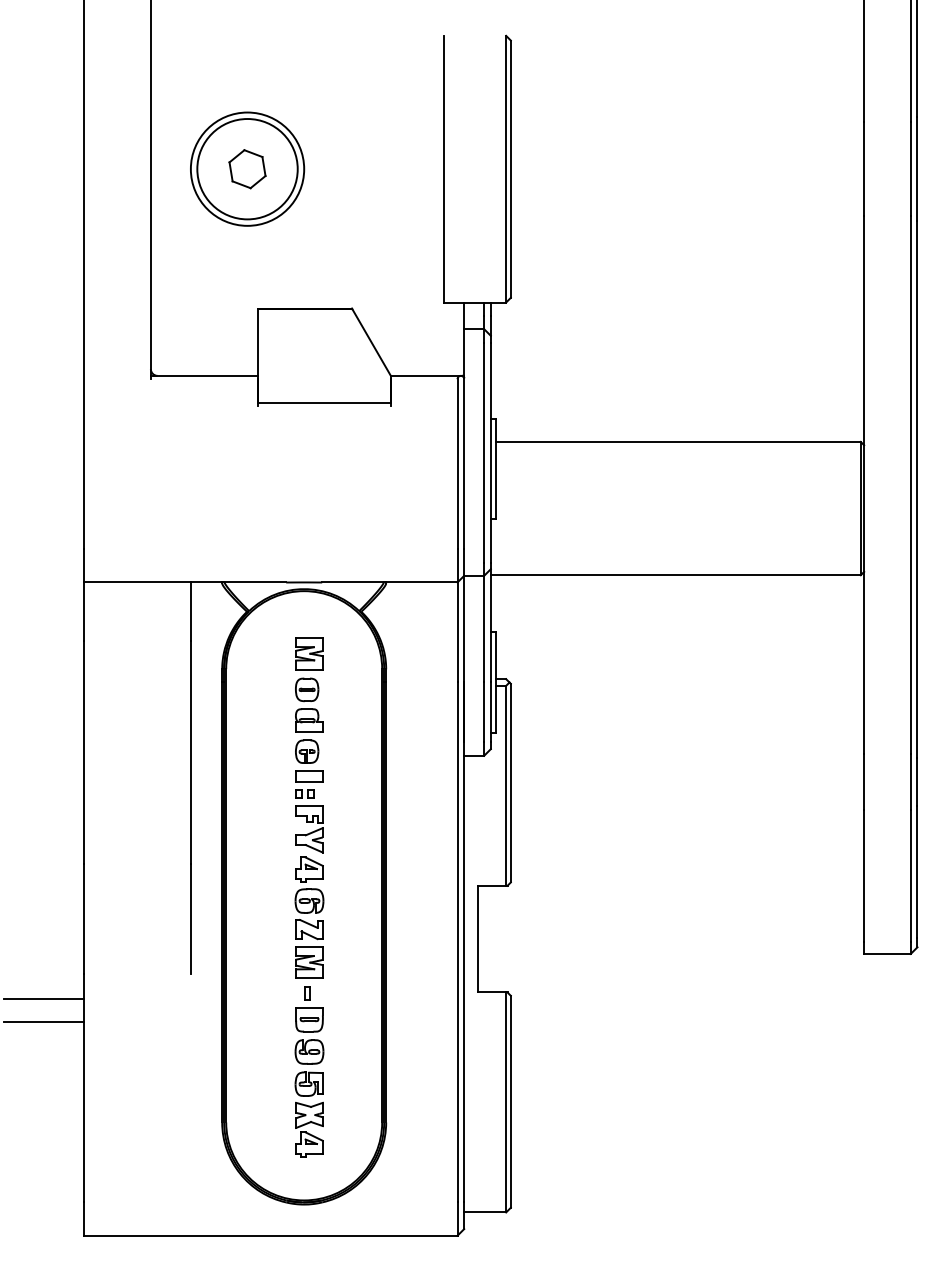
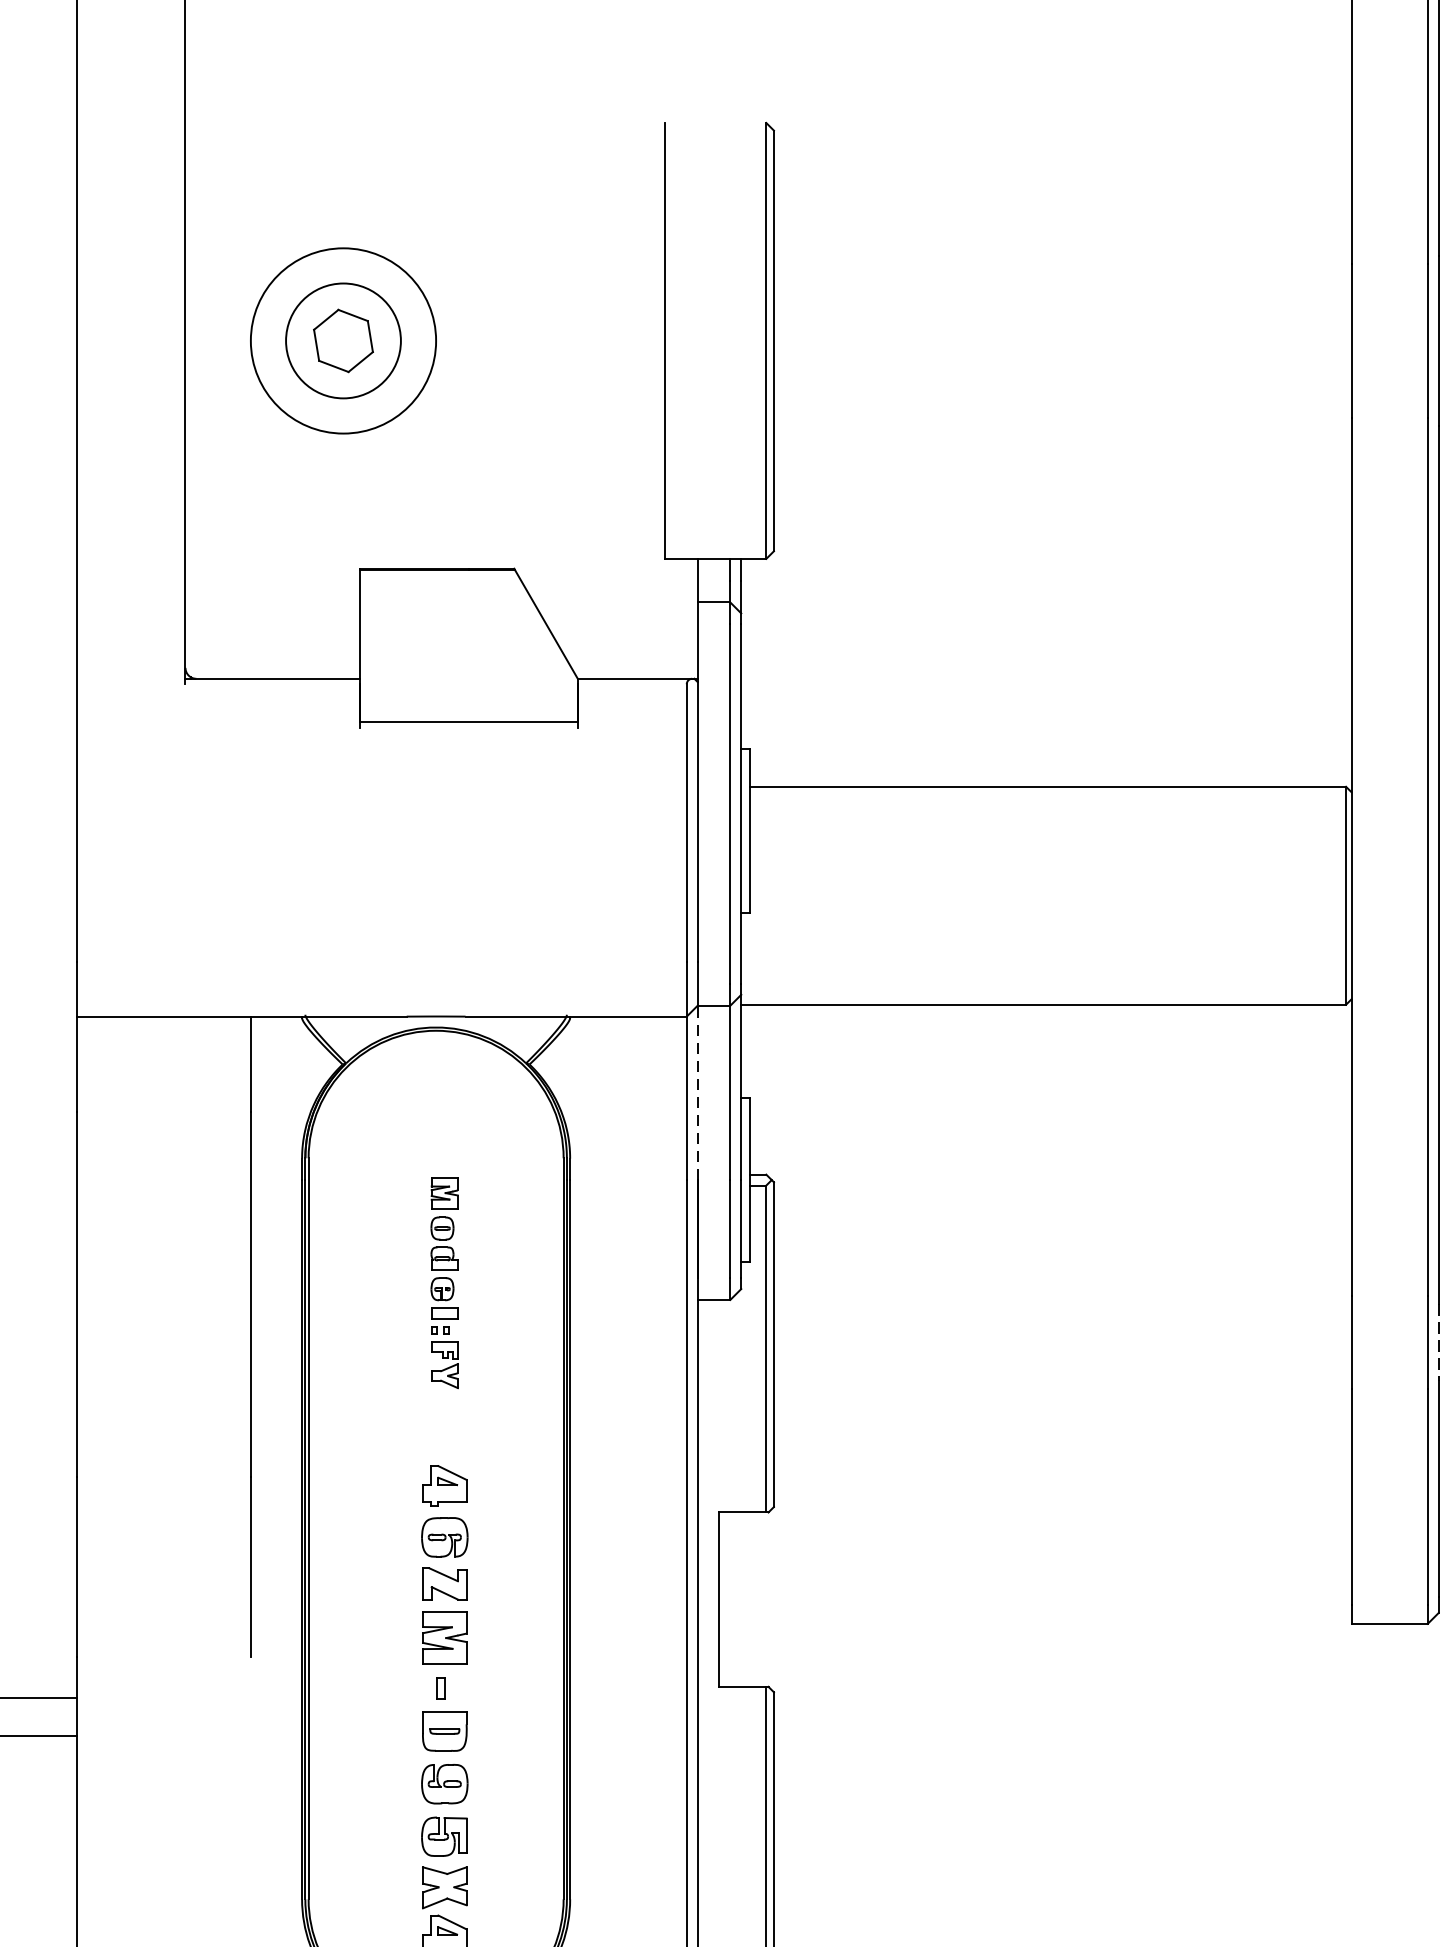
circle: (247, 169) -> (343, 341), size x0.7
line: (464, 628) -> (698, 1091), solid -> dashed
part: (309, 745) -> (444, 1283), size x0.6
line: (917, 781) -> (1438, 1341), solid -> dashed

